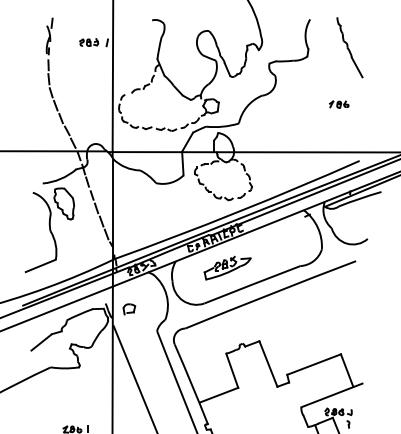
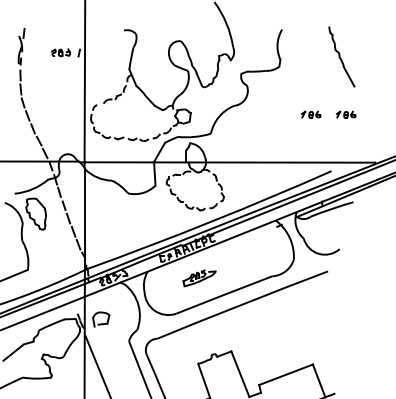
part: (349, 47) -> (341, 56), moved
part: (374, 104) -> (346, 114), added
part: (227, 267) -> (199, 277), size x0.7
part: (129, 309) -> (101, 319), size x1.4

